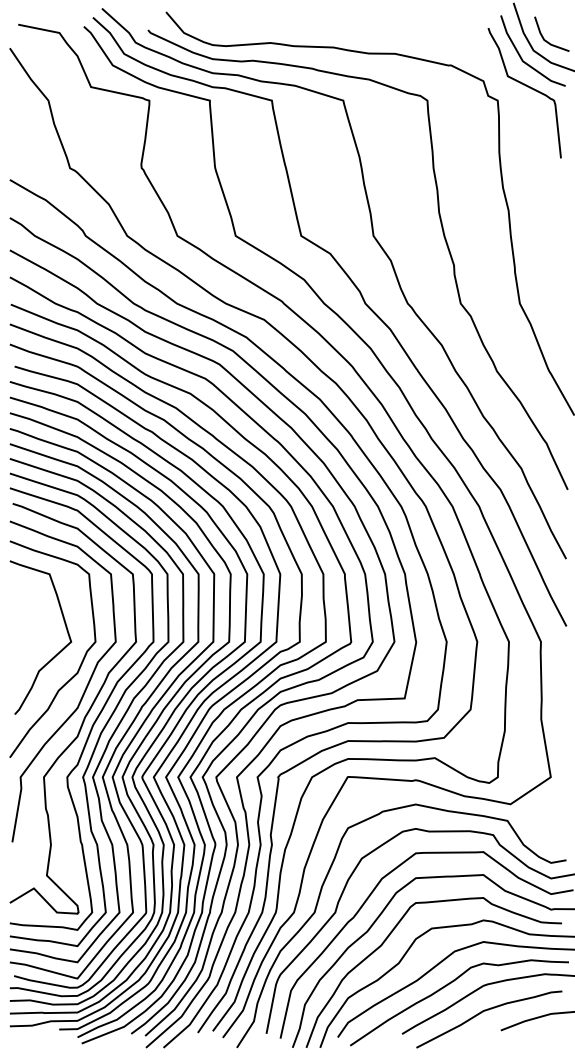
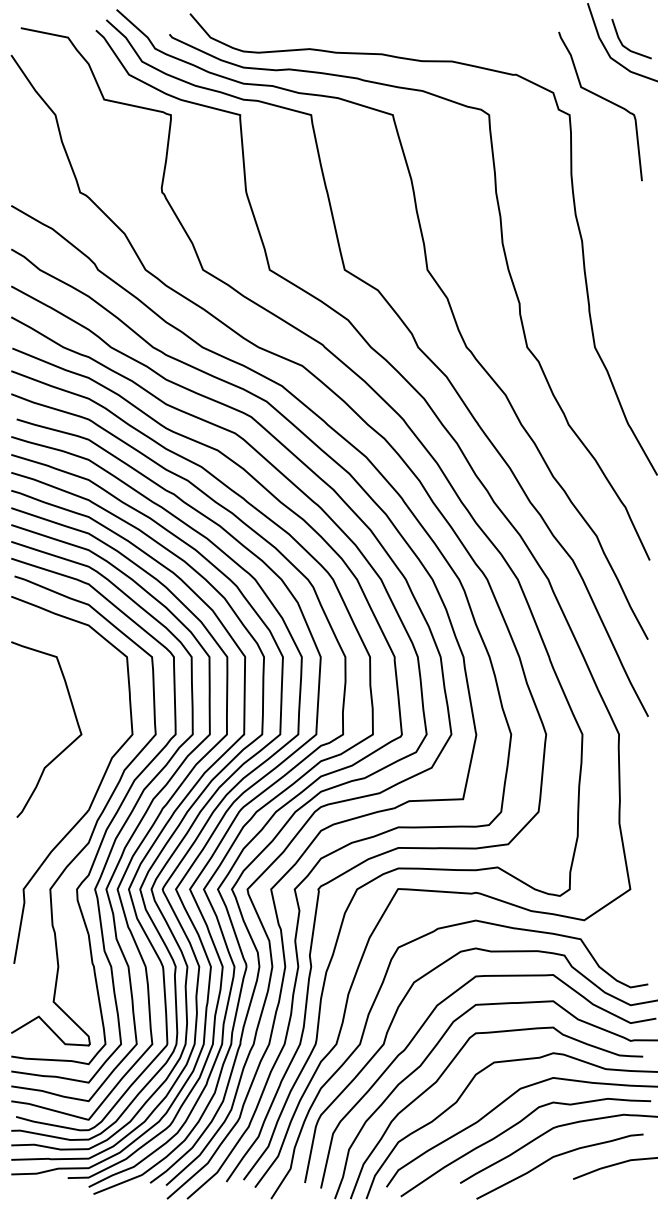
line: (521, 56) -> (596, 64), removed
curve: (80, 663) -> (92, 759), removed

